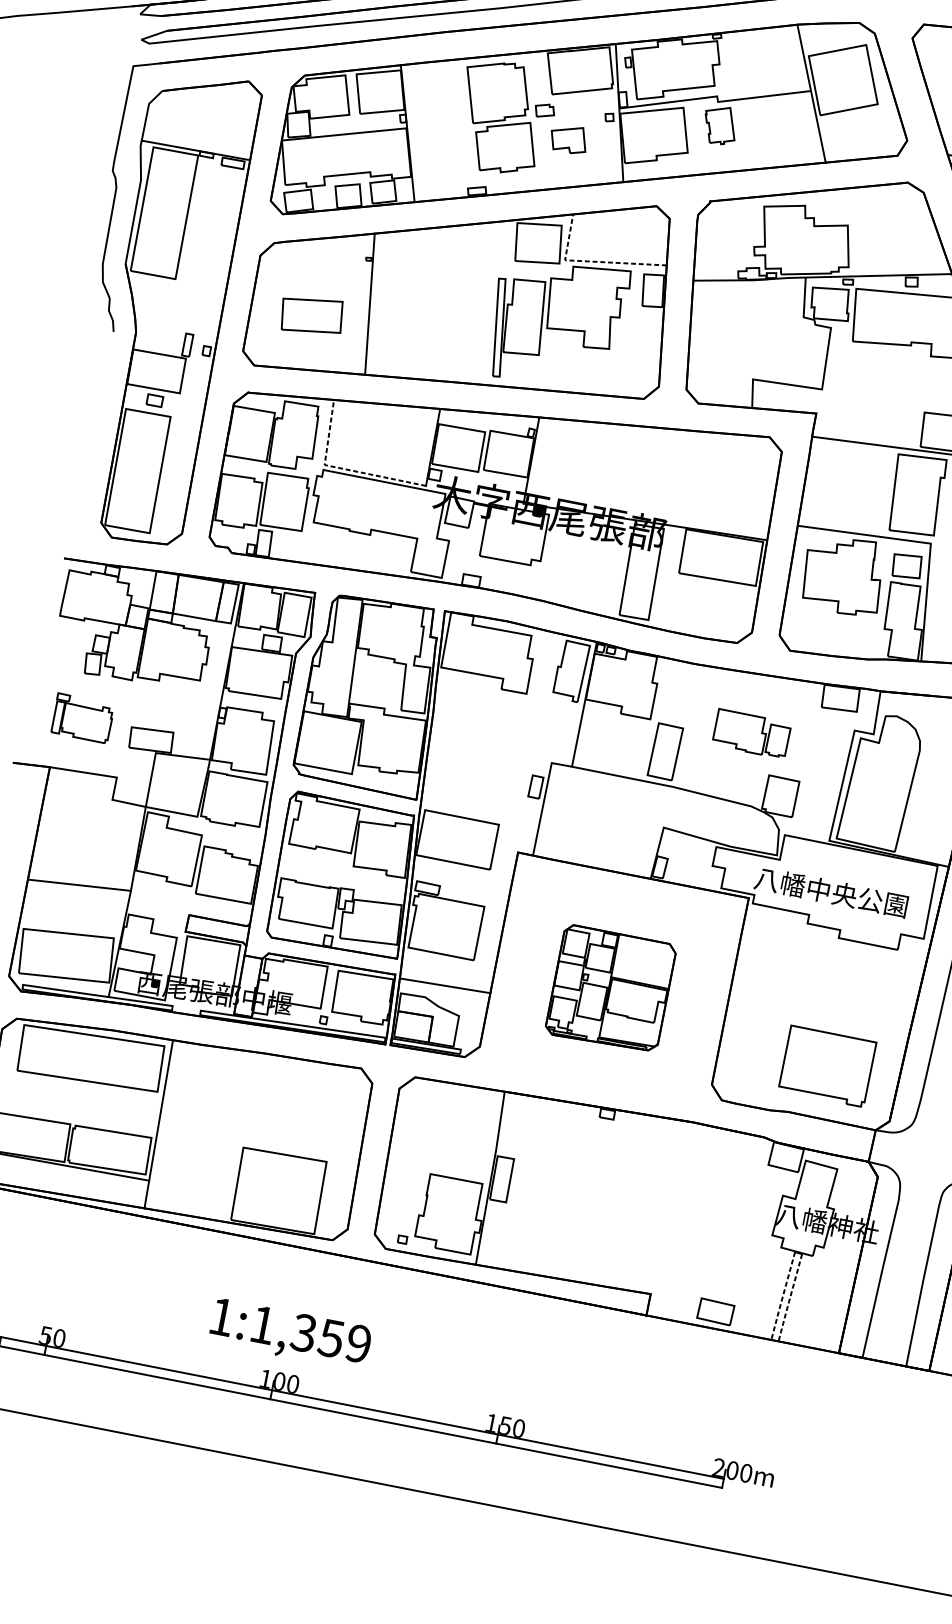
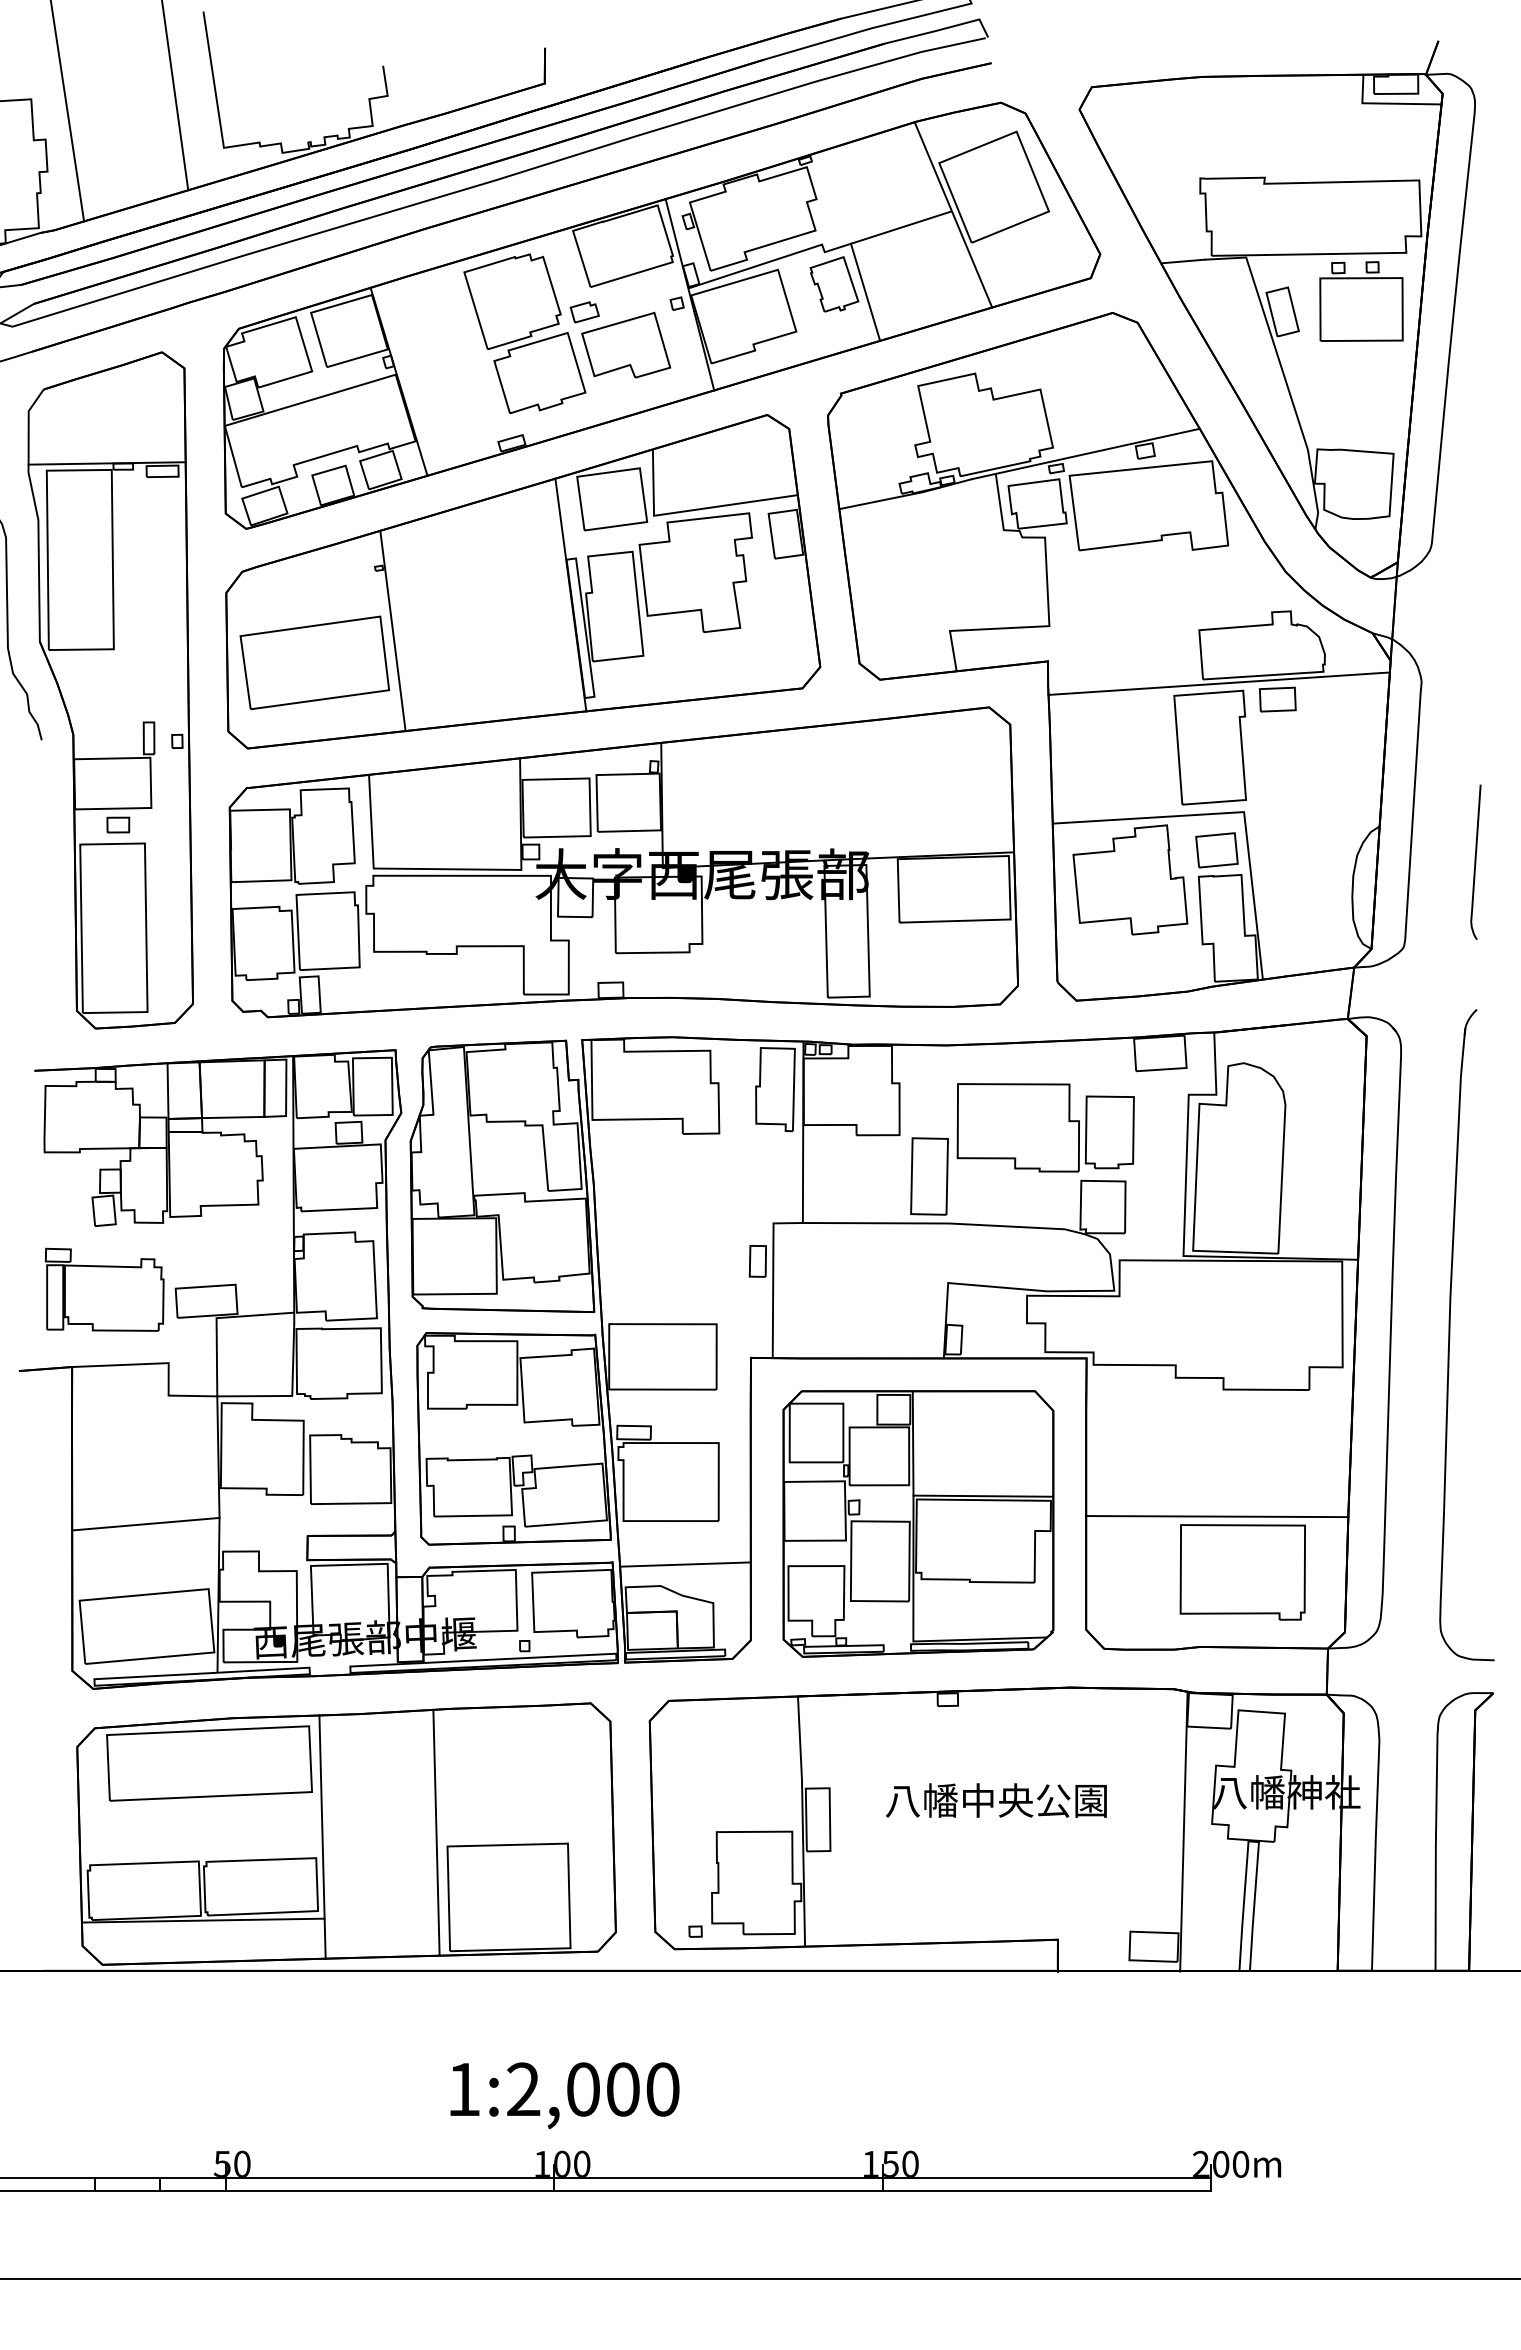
line: (740, 134) -> (865, 291), added
part: (569, 138) -> (626, 344), size x1.67
line: (592, 261) -> (692, 510), dashed -> solid
line: (496, 303) -> (570, 594), added
part: (311, 315) -> (314, 662), size x1.67
line: (342, 468) -> (399, 868), dashed -> solid
part: (82, 718) -> (104, 1289), size x1.43
part: (751, 733) -> (1045, 1127), size x1.67
text: (831, 892) -> (996, 1800), moved
part: (610, 989) -> (918, 1523), size x1.67
line: (817, 1024) -> (1217, 1516), added
line: (237, 1136) -> (436, 1832), added
line: (751, 1236) -> (1183, 1831), added
line: (782, 1296) -> (1243, 1907), dashed -> solid
line: (790, 1298) -> (1254, 1907), dashed -> solid
text: (311, 1334) -> (593, 2089), 1:1,359 -> 1:2,000

